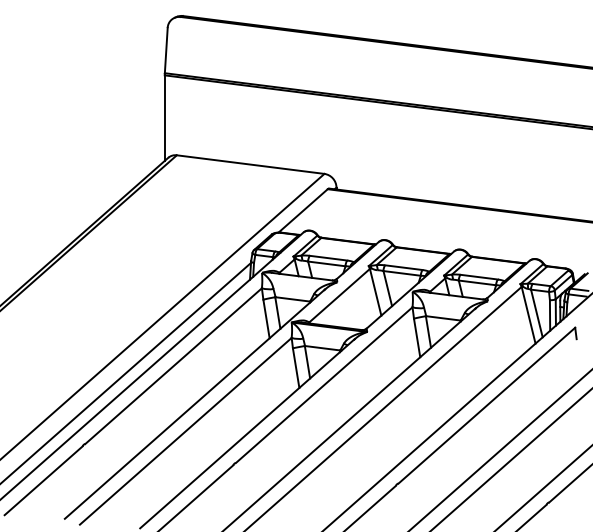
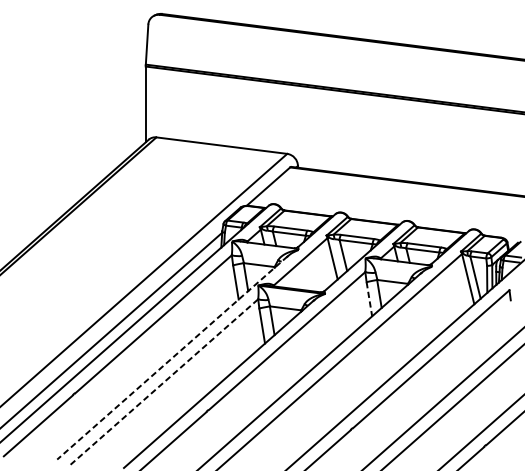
line: (417, 337) -> (369, 298), solid -> dashed
line: (194, 404) -> (172, 358), solid -> dashed
line: (186, 430) -> (165, 381), solid -> dashed

